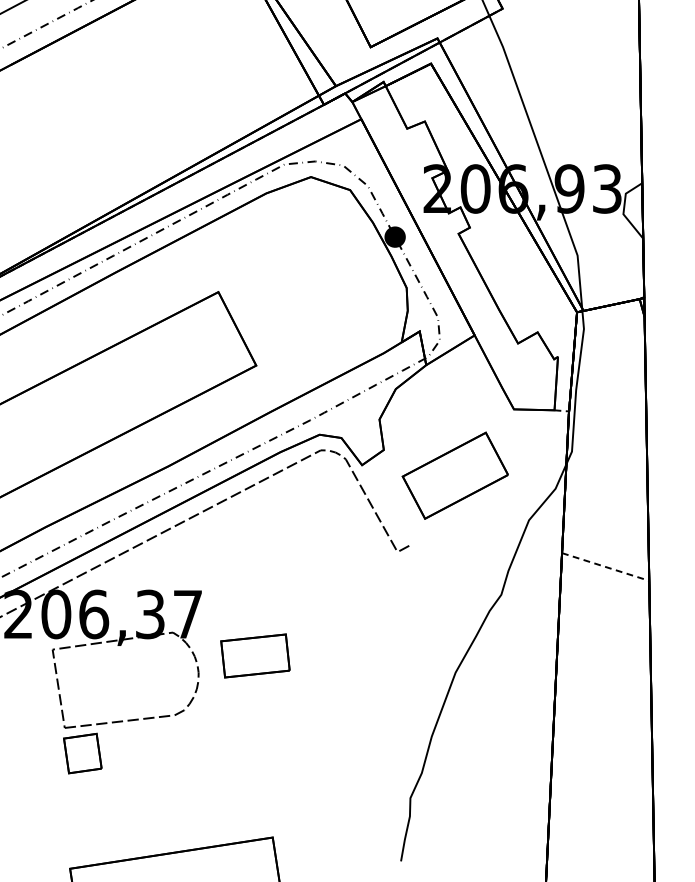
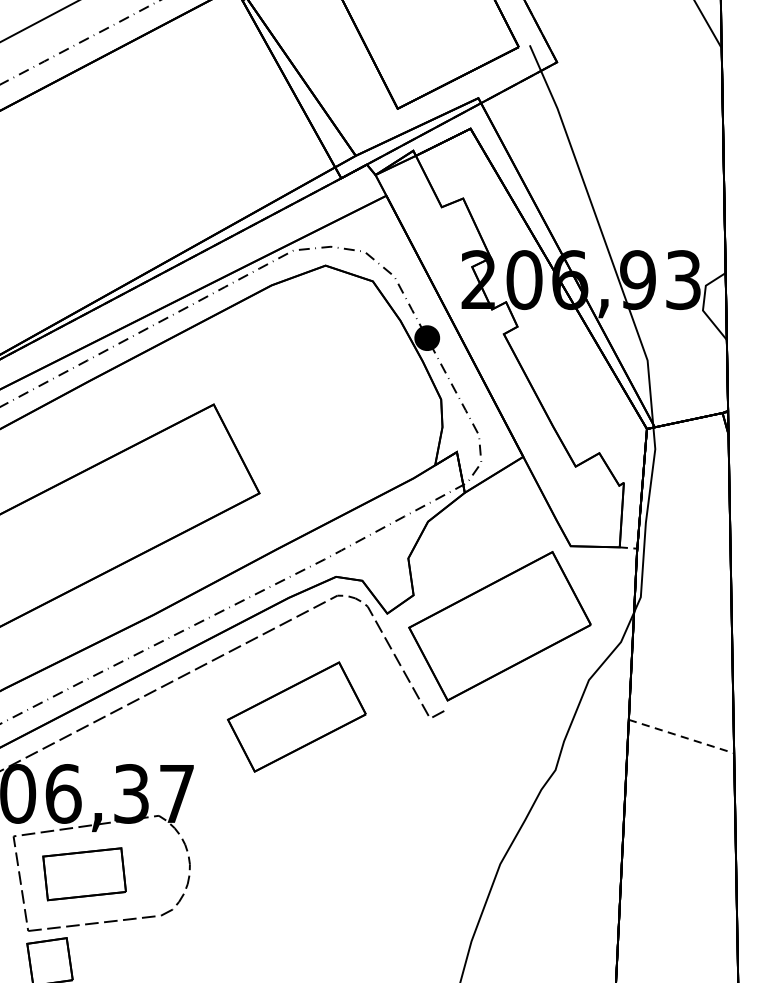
part: (455, 475) -> (500, 626), size x1.43
part: (286, 550) -> (296, 716), added
part: (255, 655) -> (84, 873), moved

